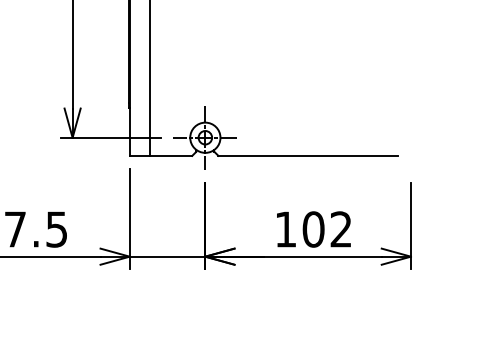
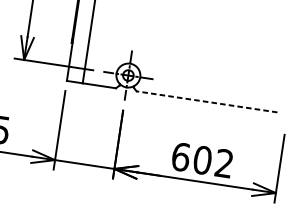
line: (308, 155) -> (207, 101), solid -> dashed
text: (286, 229) -> (181, 157), 102 -> 602

